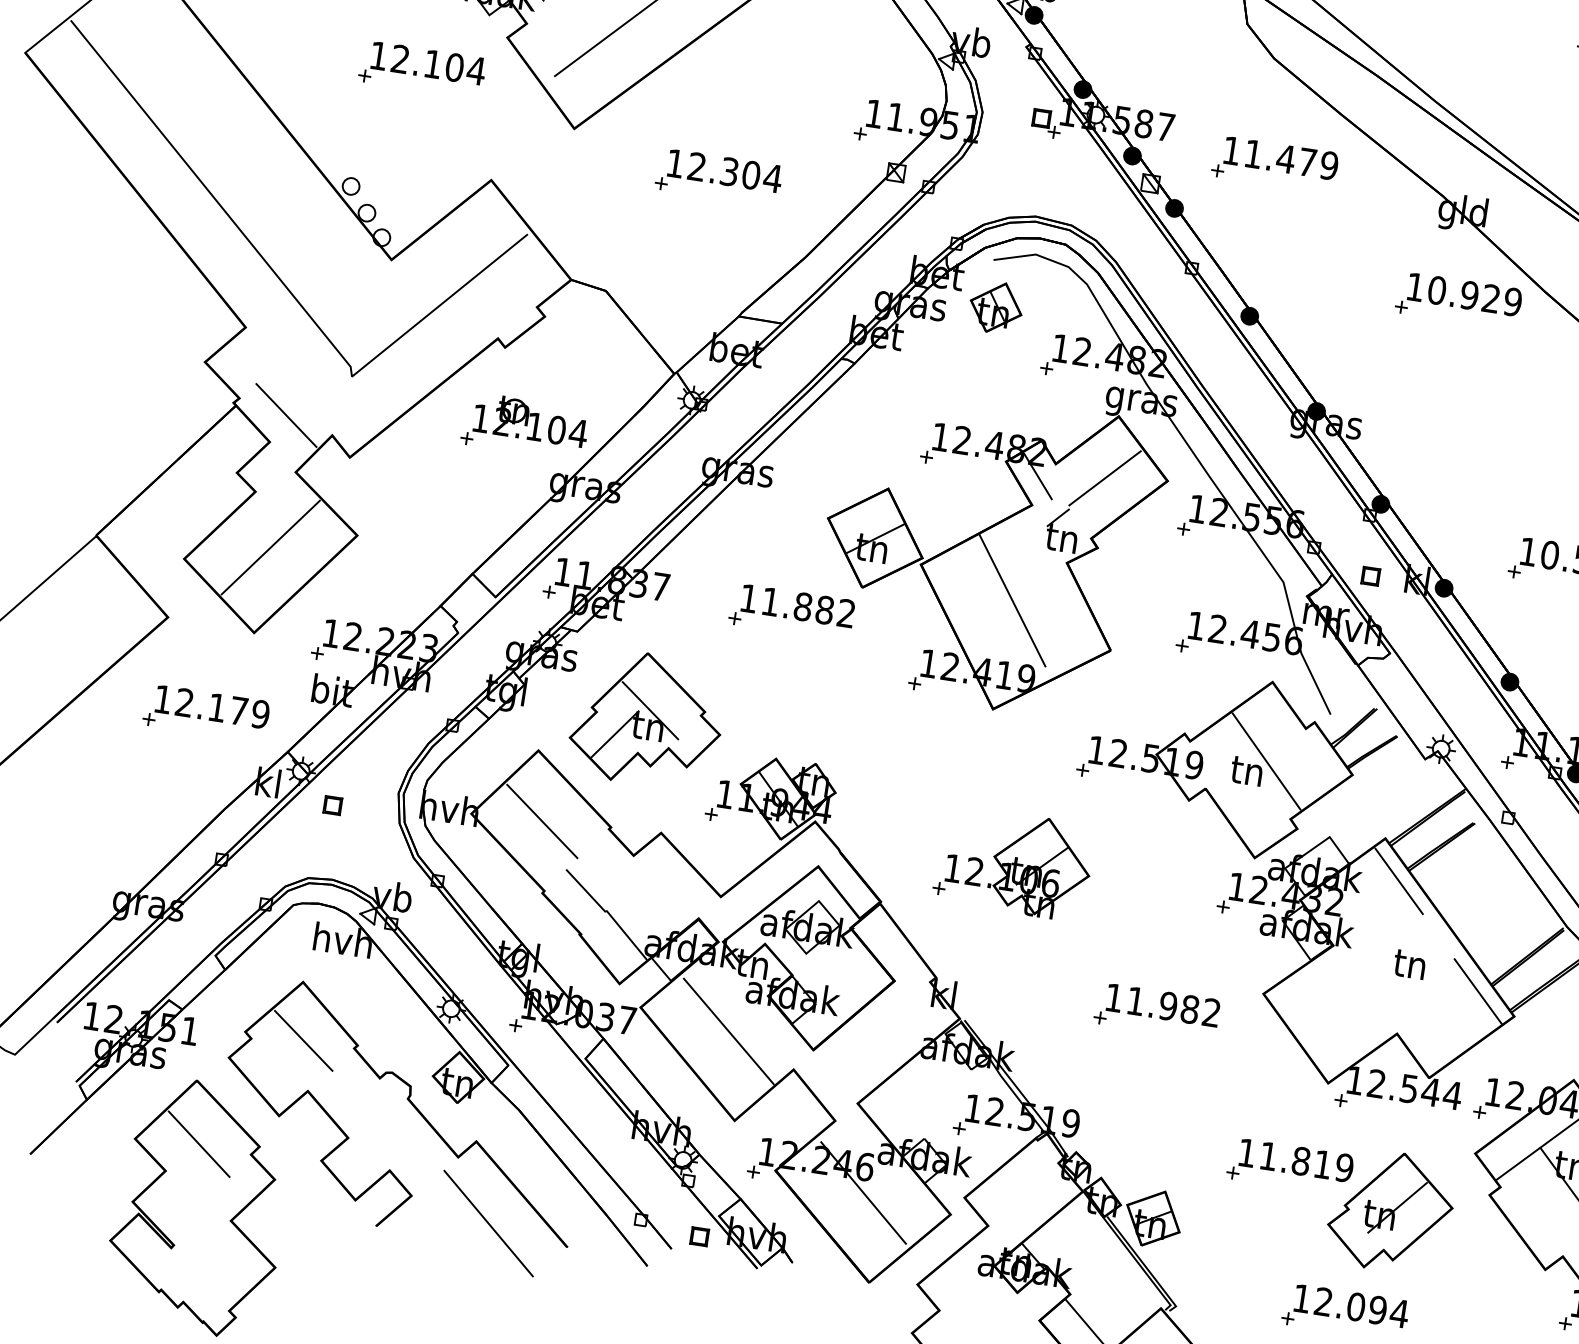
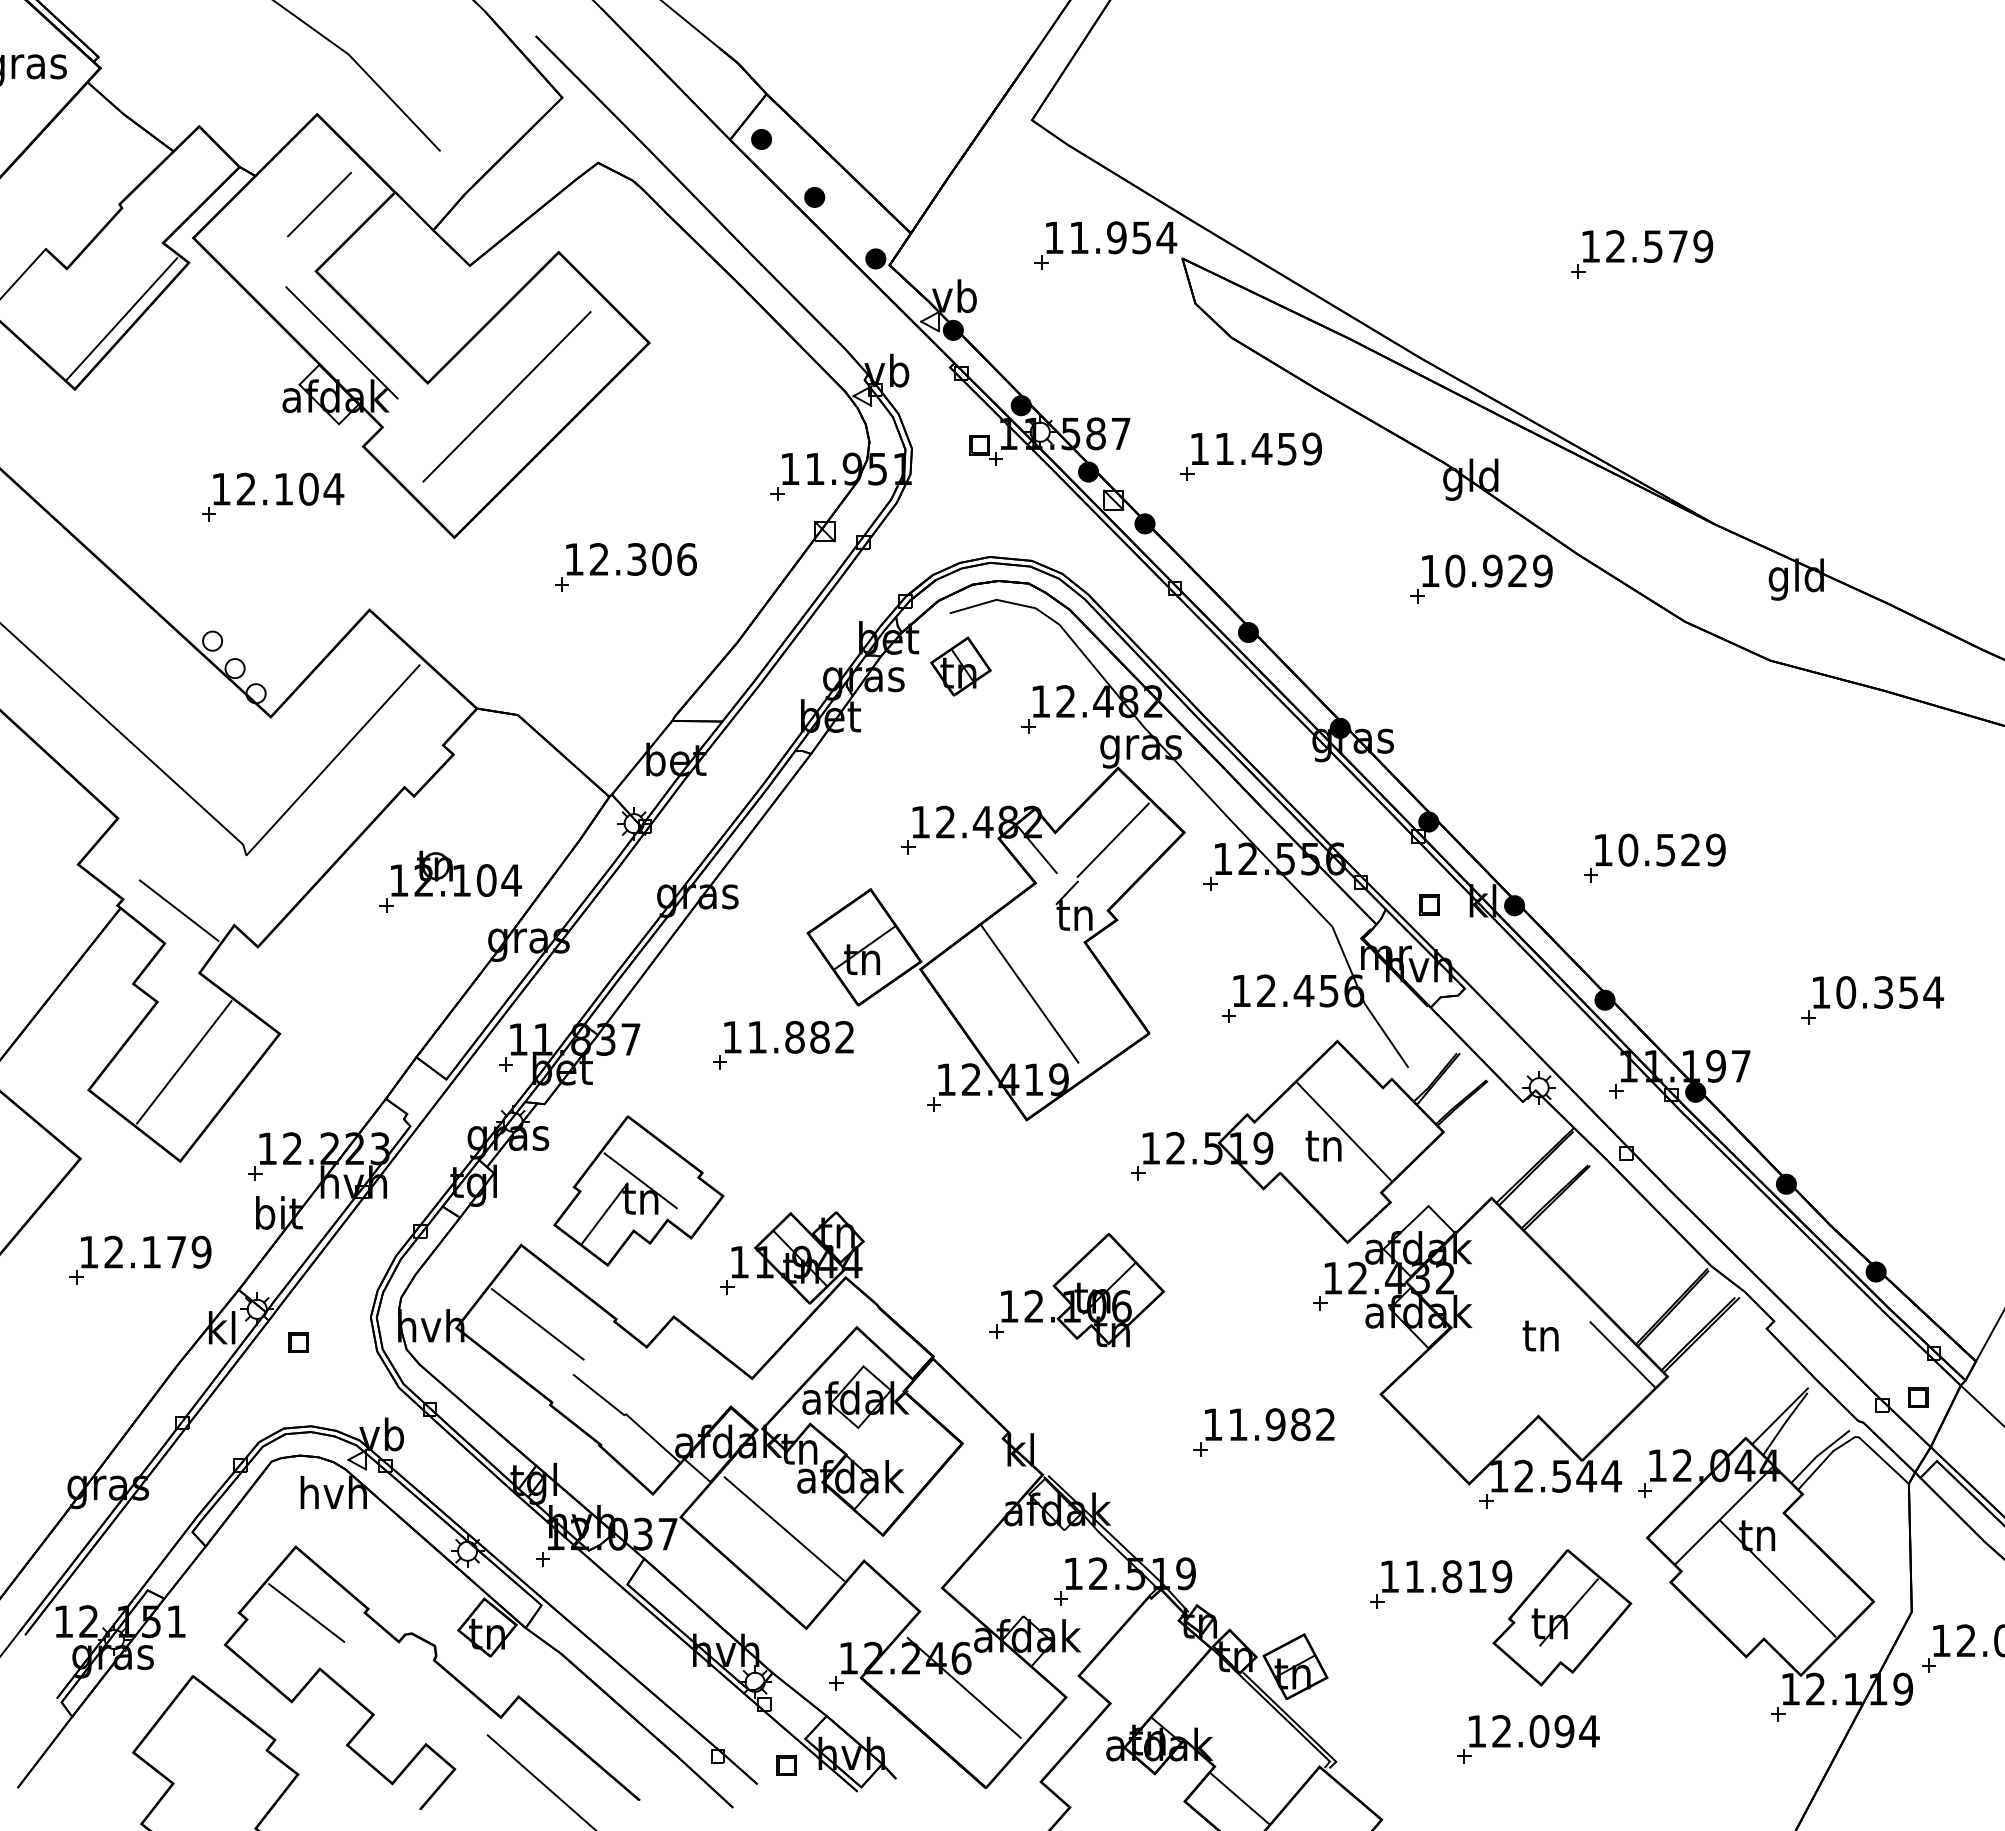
text: (1306, 162) -> (1286, 449), 11.479 -> 11.459
text: (772, 178) -> (686, 559), 12.304 -> 12.306
line: (1399, 880) -> (1514, 1243), removed
line: (199, 1144) -> (206, 1747), removed

